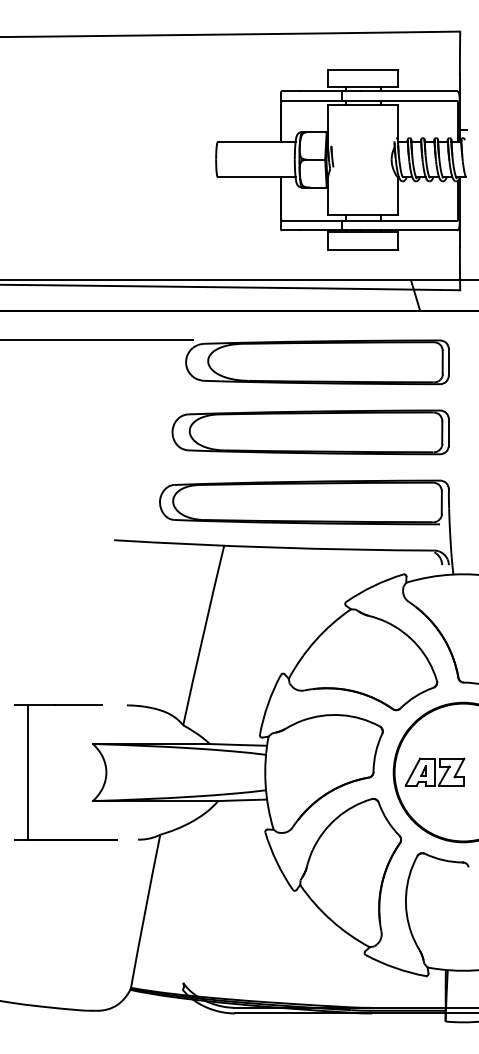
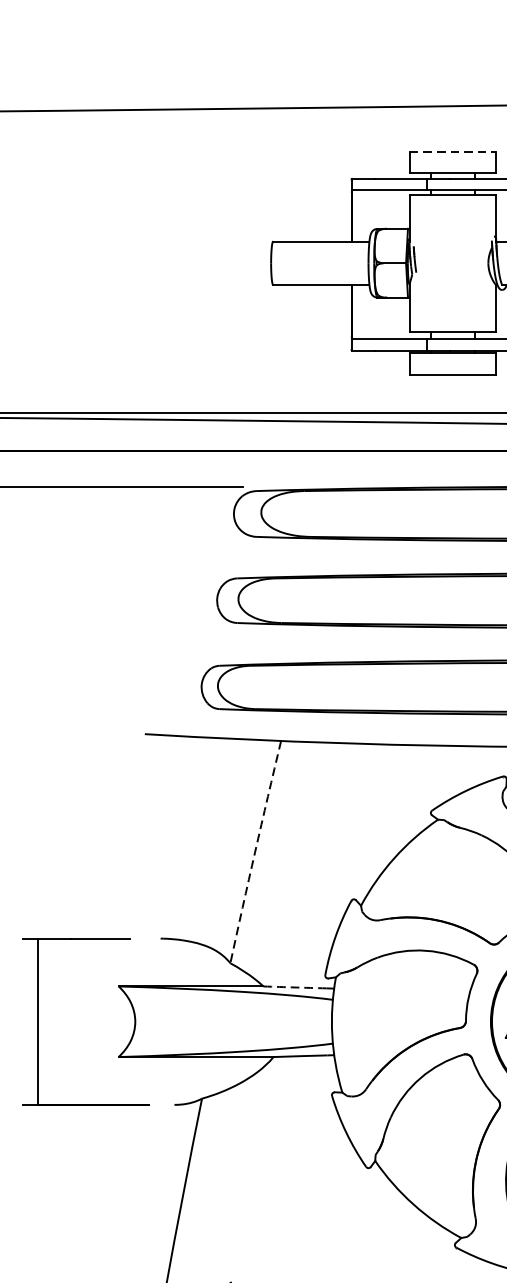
line: (363, 69) -> (453, 151), solid -> dashed
arc: (203, 635) -> (255, 852), solid -> dashed
arc: (235, 744) -> (295, 987), solid -> dashed

